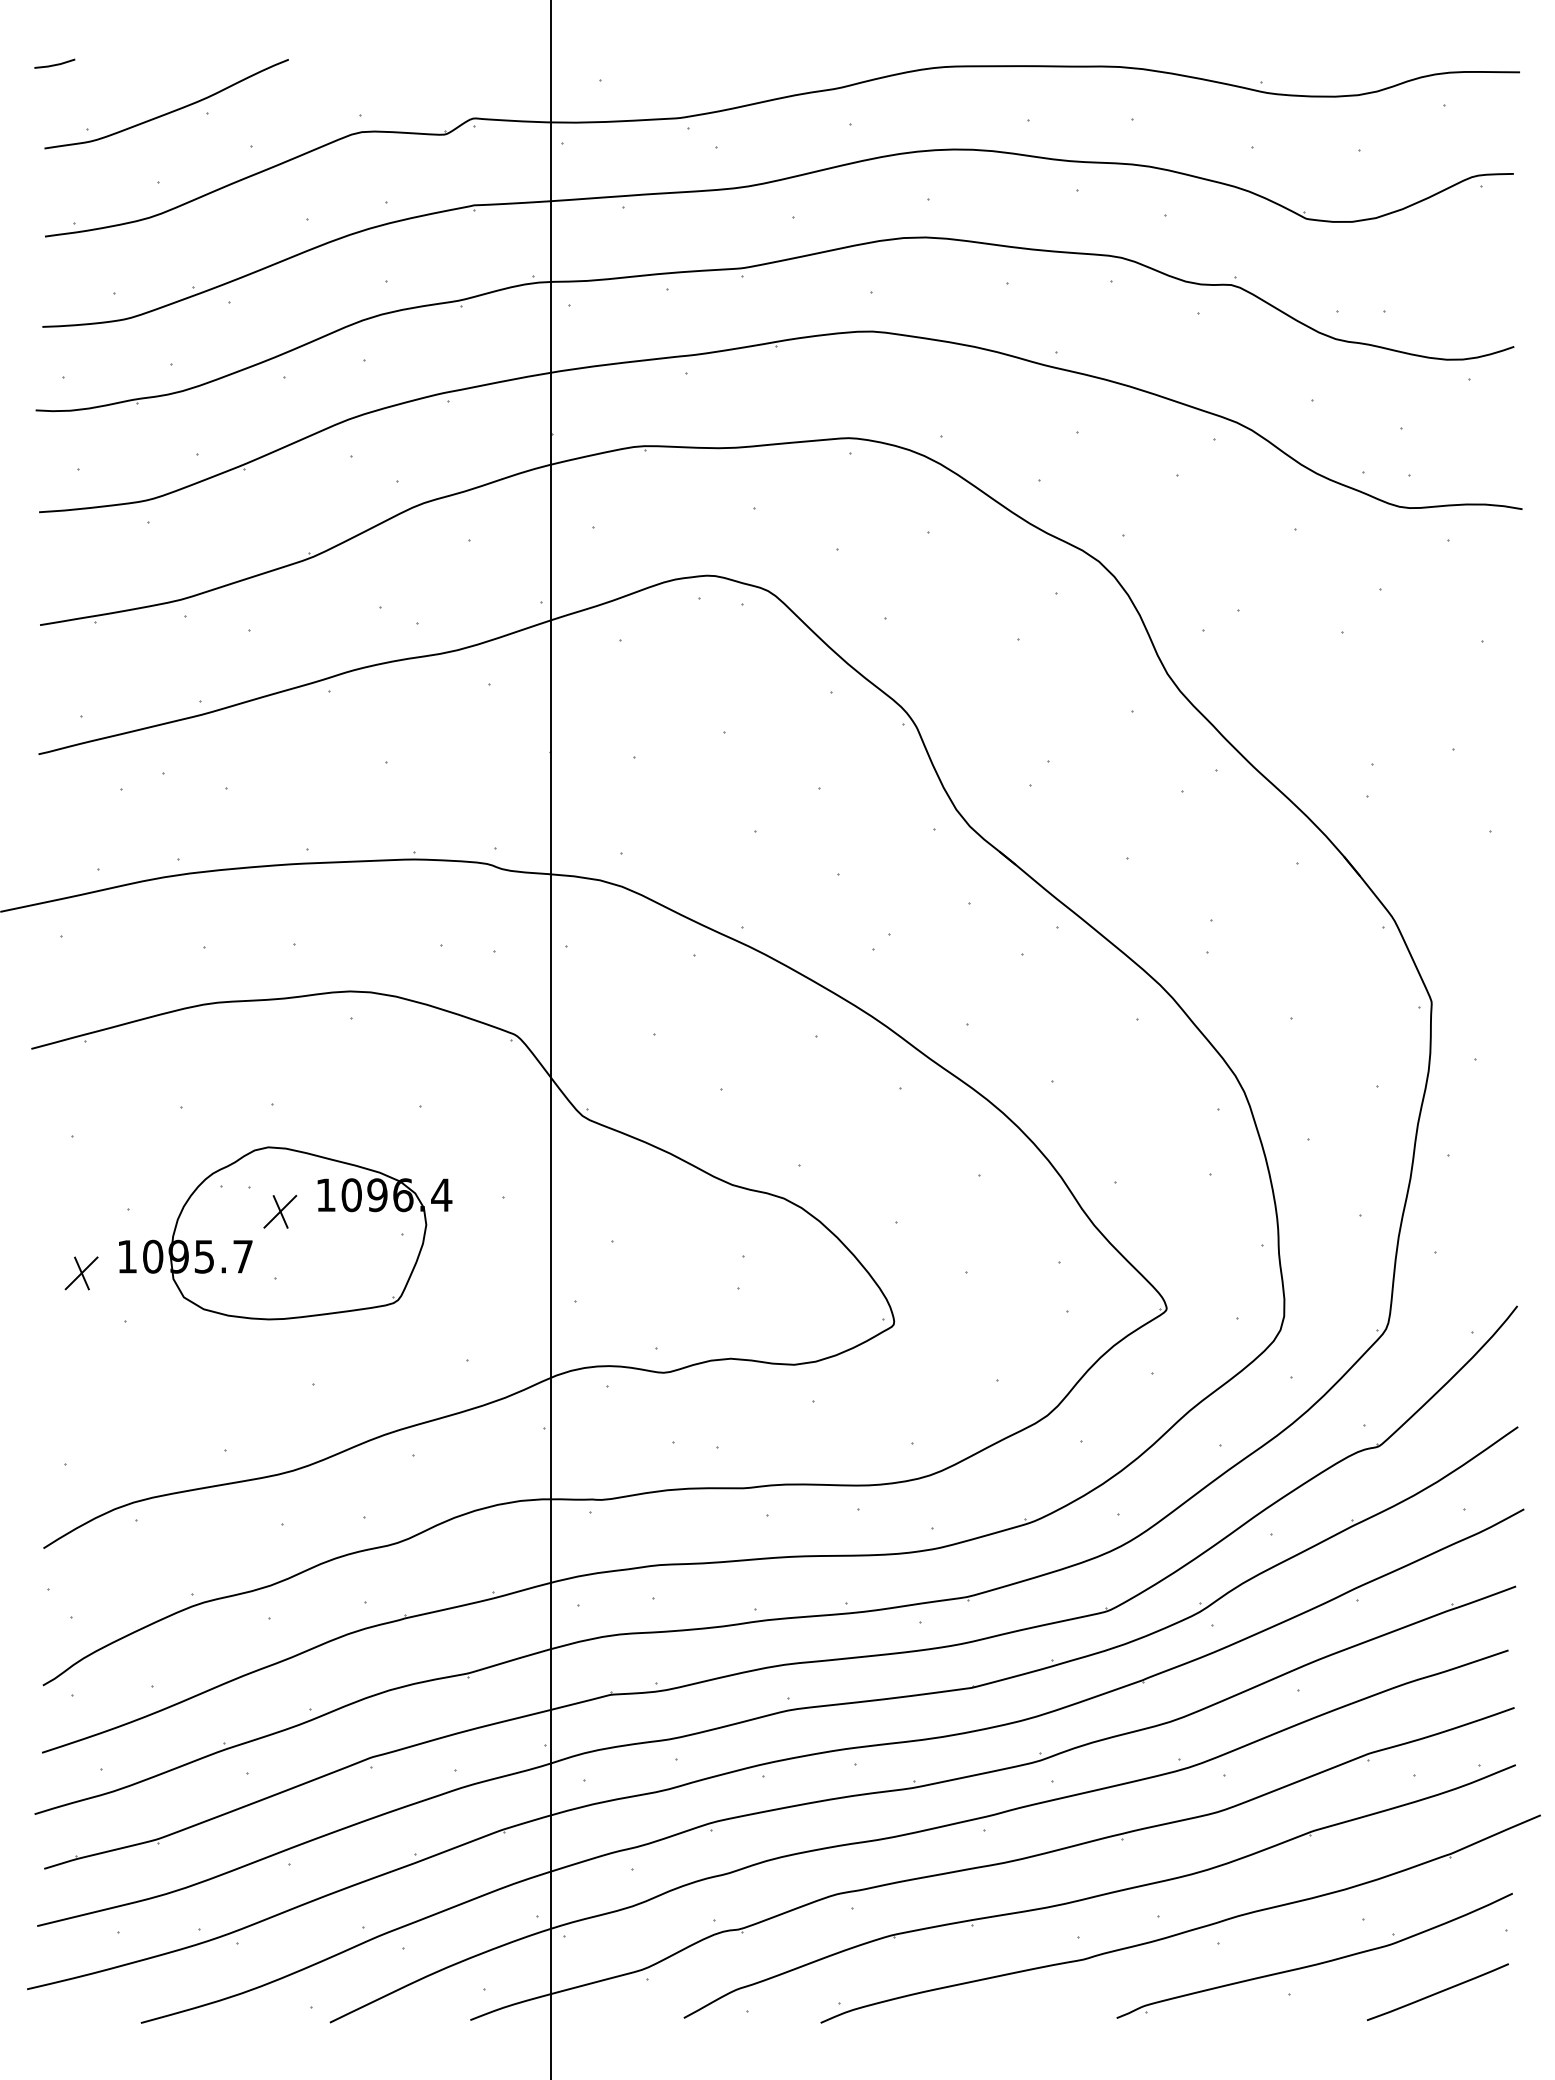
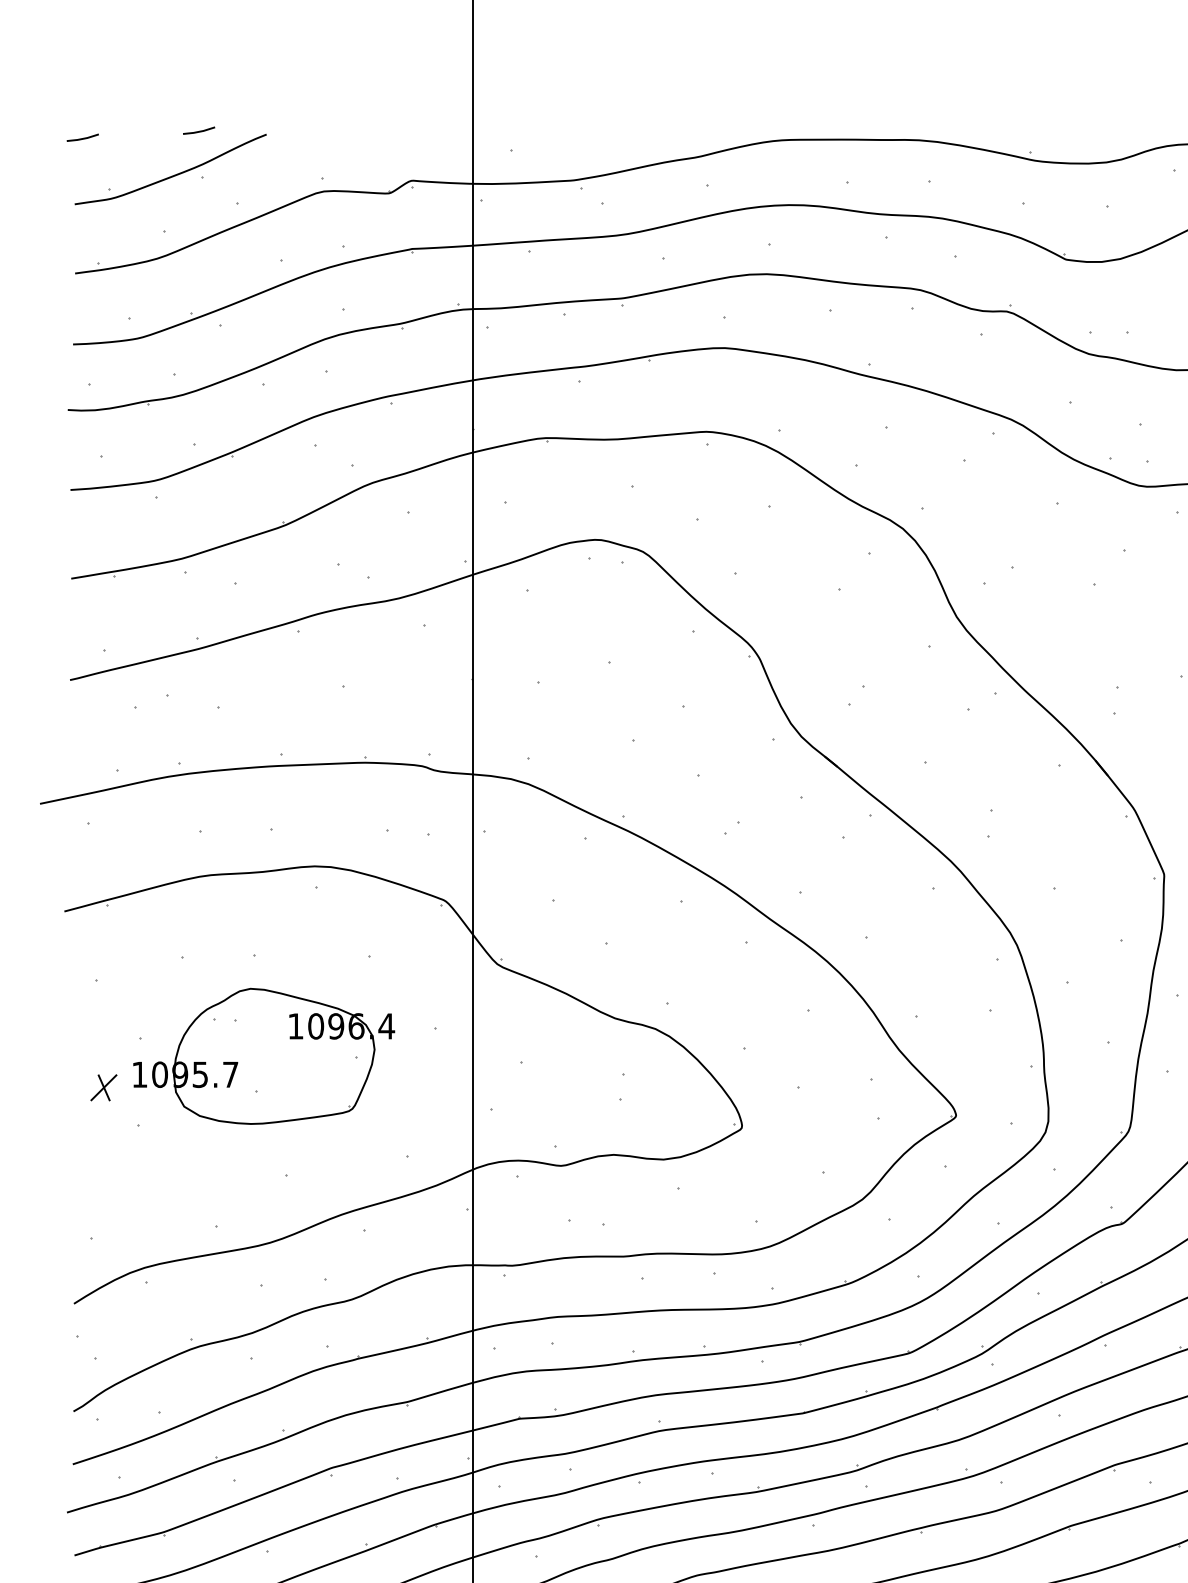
line: (202, 55) -> (198, 131), added
part: (280, 1211) -> (260, 1039), removed

